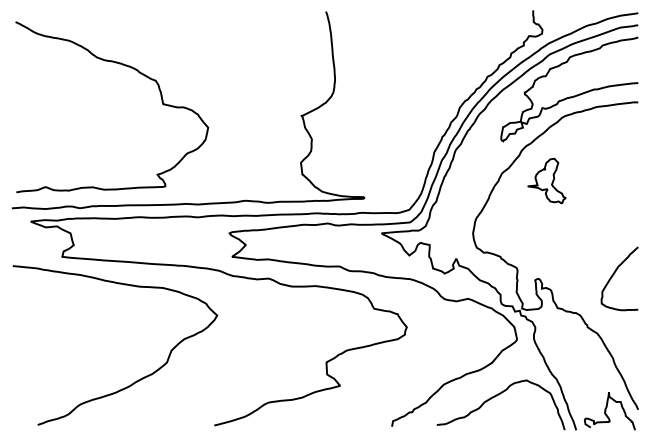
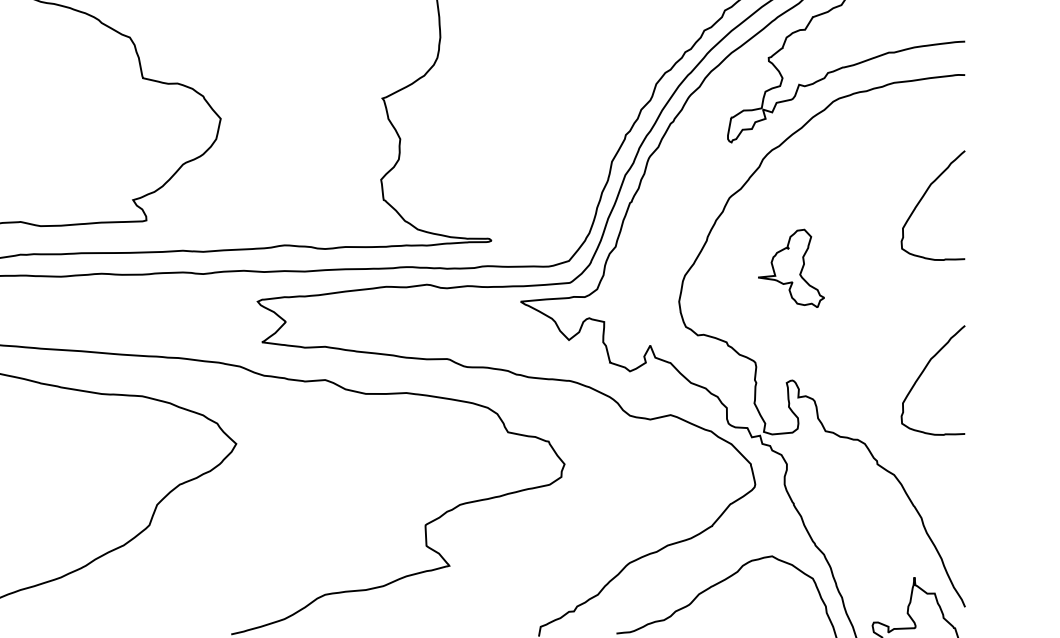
curve: (613, 175) -> (922, 201), added
part: (546, 180) -> (790, 267), moved

